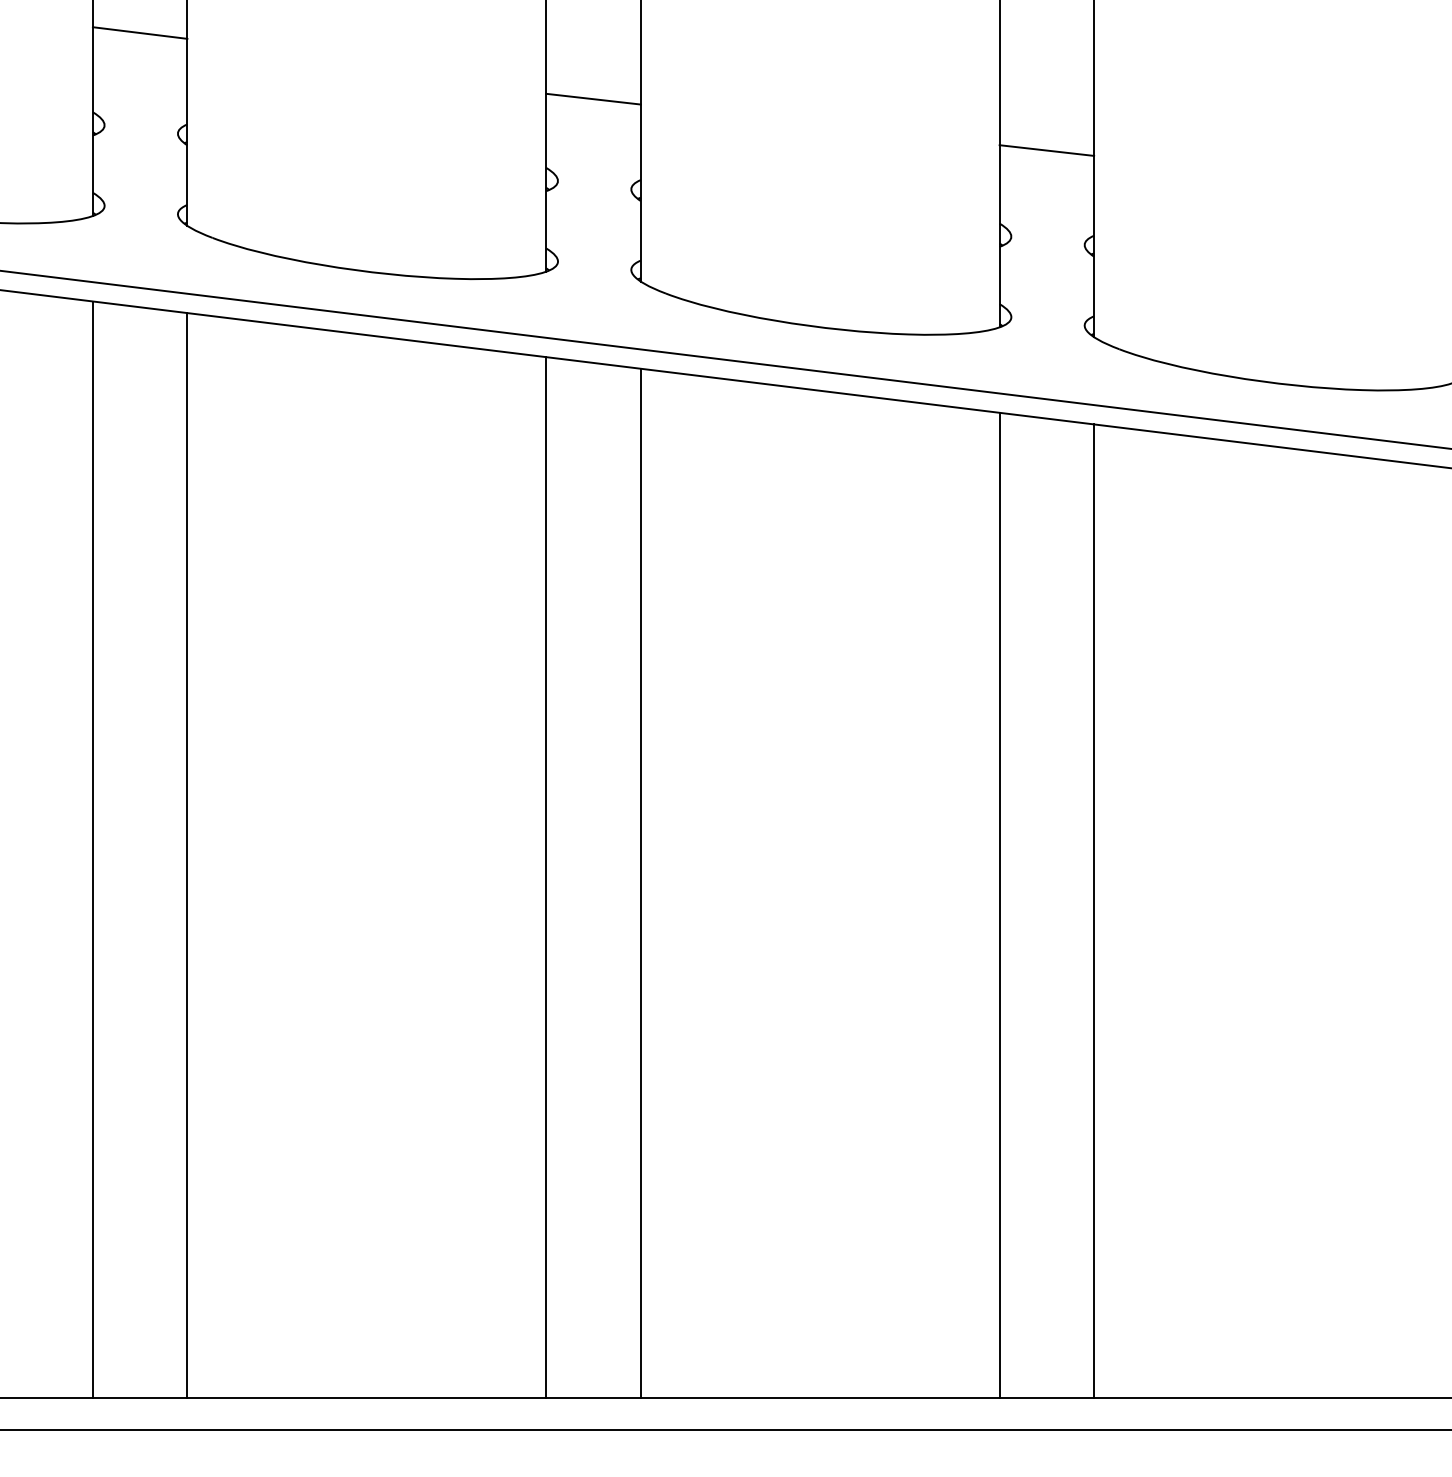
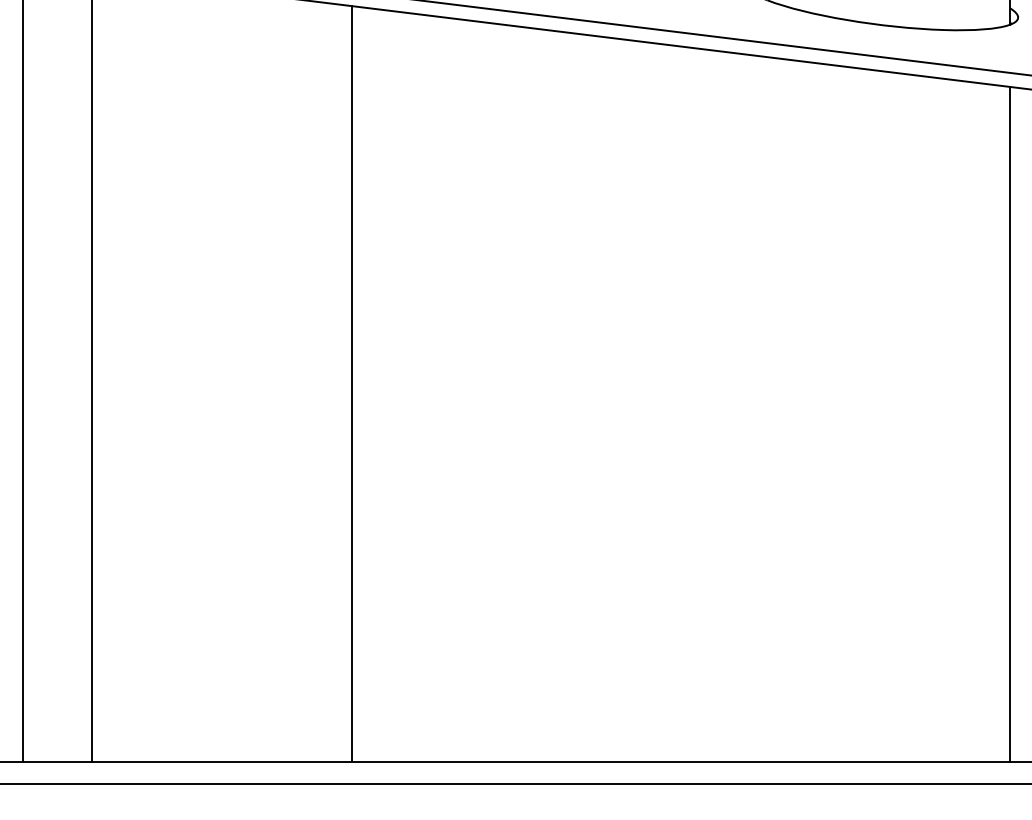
line: (640, 883) -> (420, 387), removed
line: (999, 905) -> (680, 403), removed
line: (1094, 911) -> (749, 408), removed

